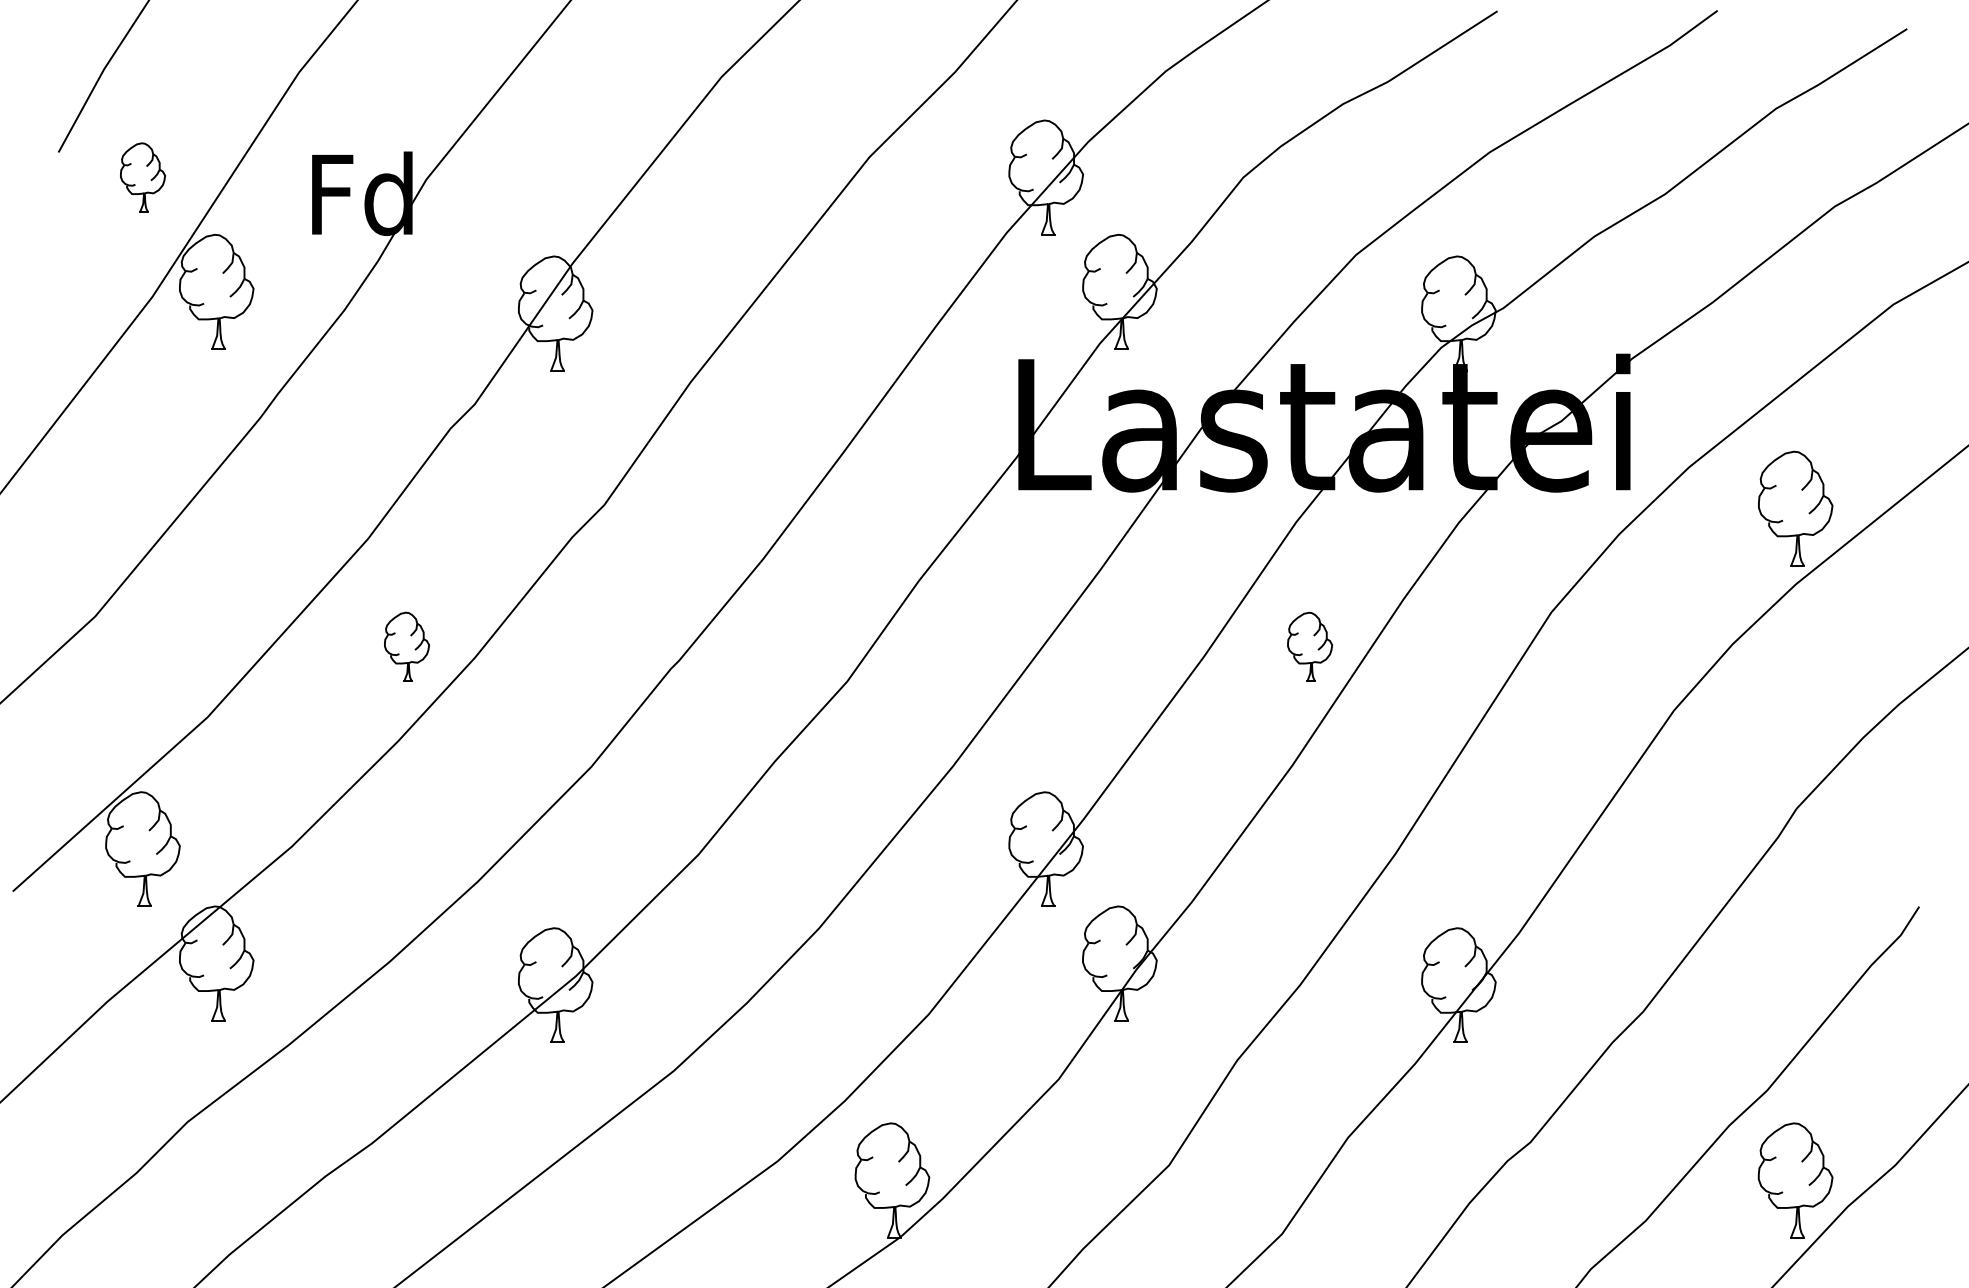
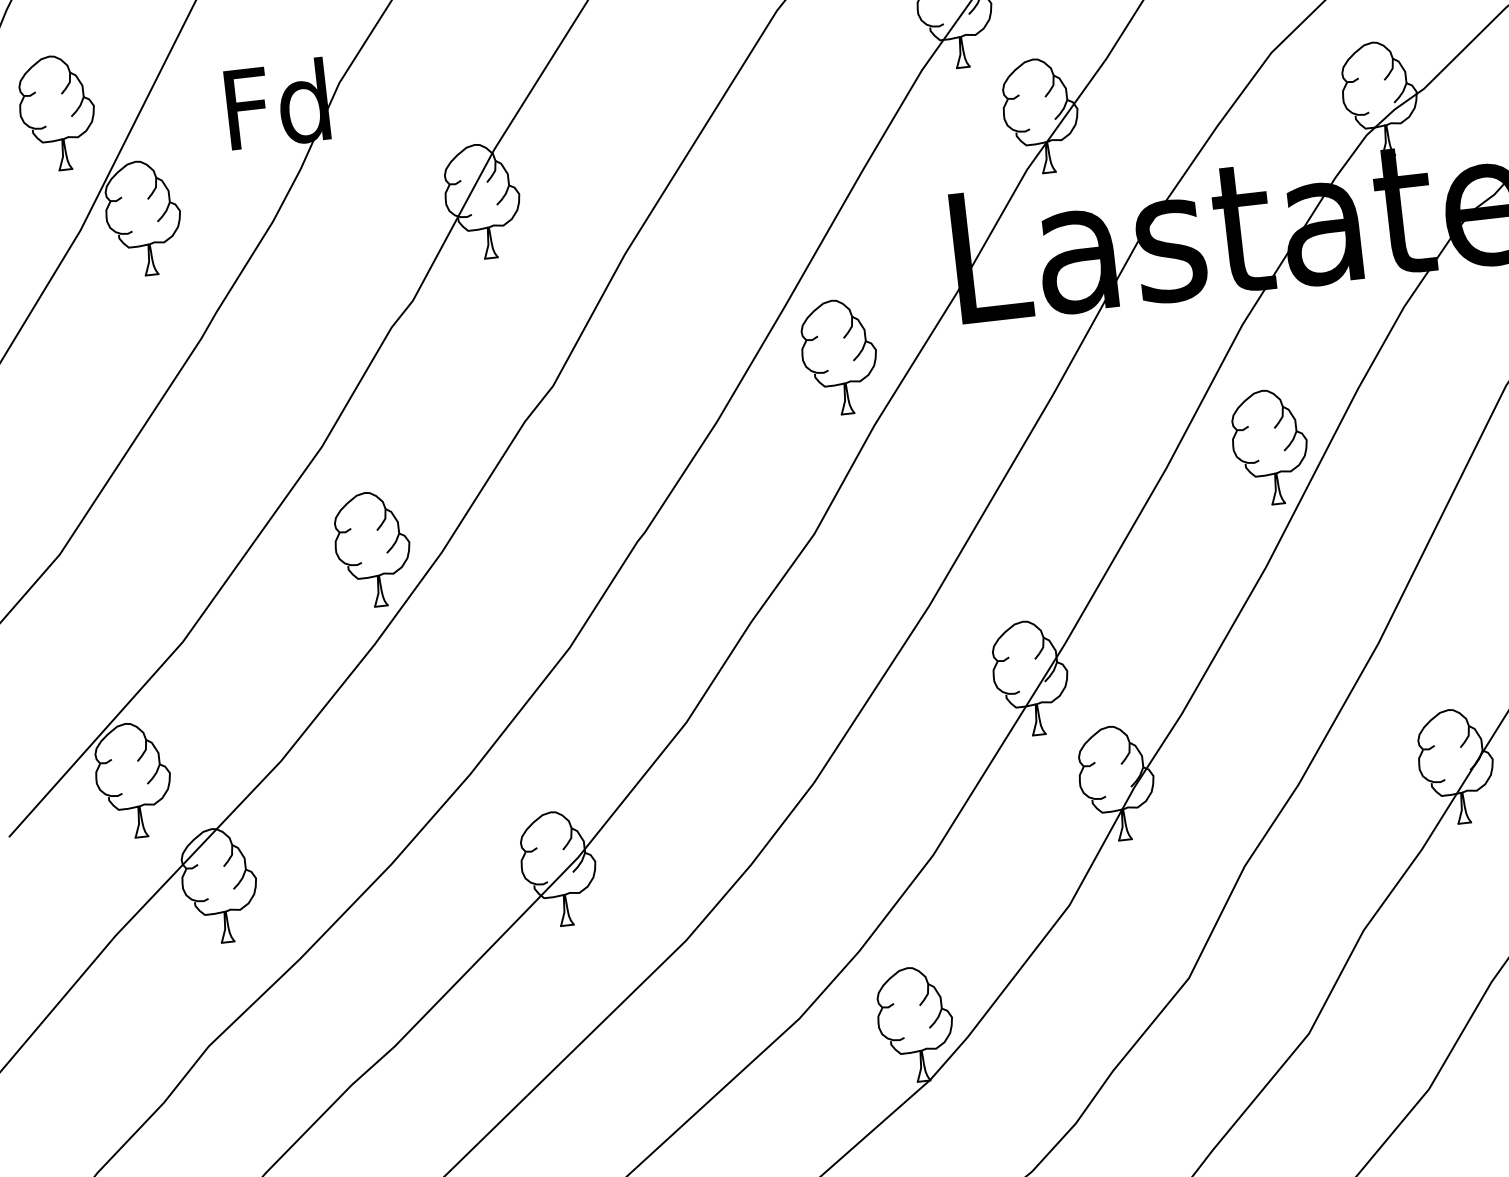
part: (142, 177) -> (57, 113), size x1.67
part: (892, 508) -> (839, 357), added
part: (406, 646) -> (372, 549), size x1.67
part: (1309, 646) -> (1269, 446), size x1.67

